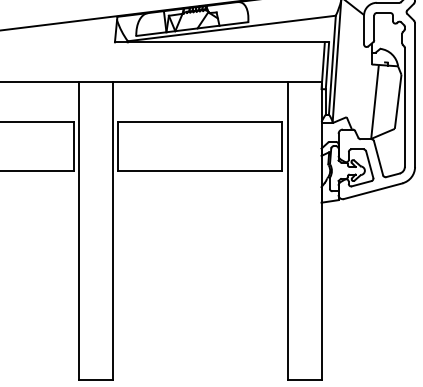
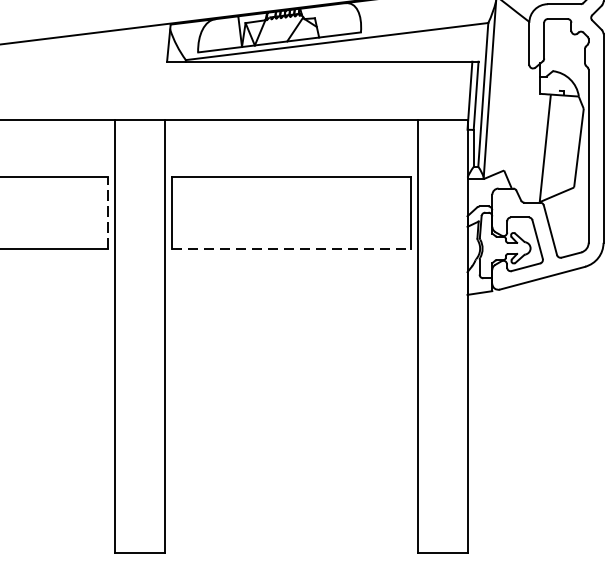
line: (74, 146) -> (108, 213), solid -> dashed
line: (200, 170) -> (291, 248), solid -> dashed

